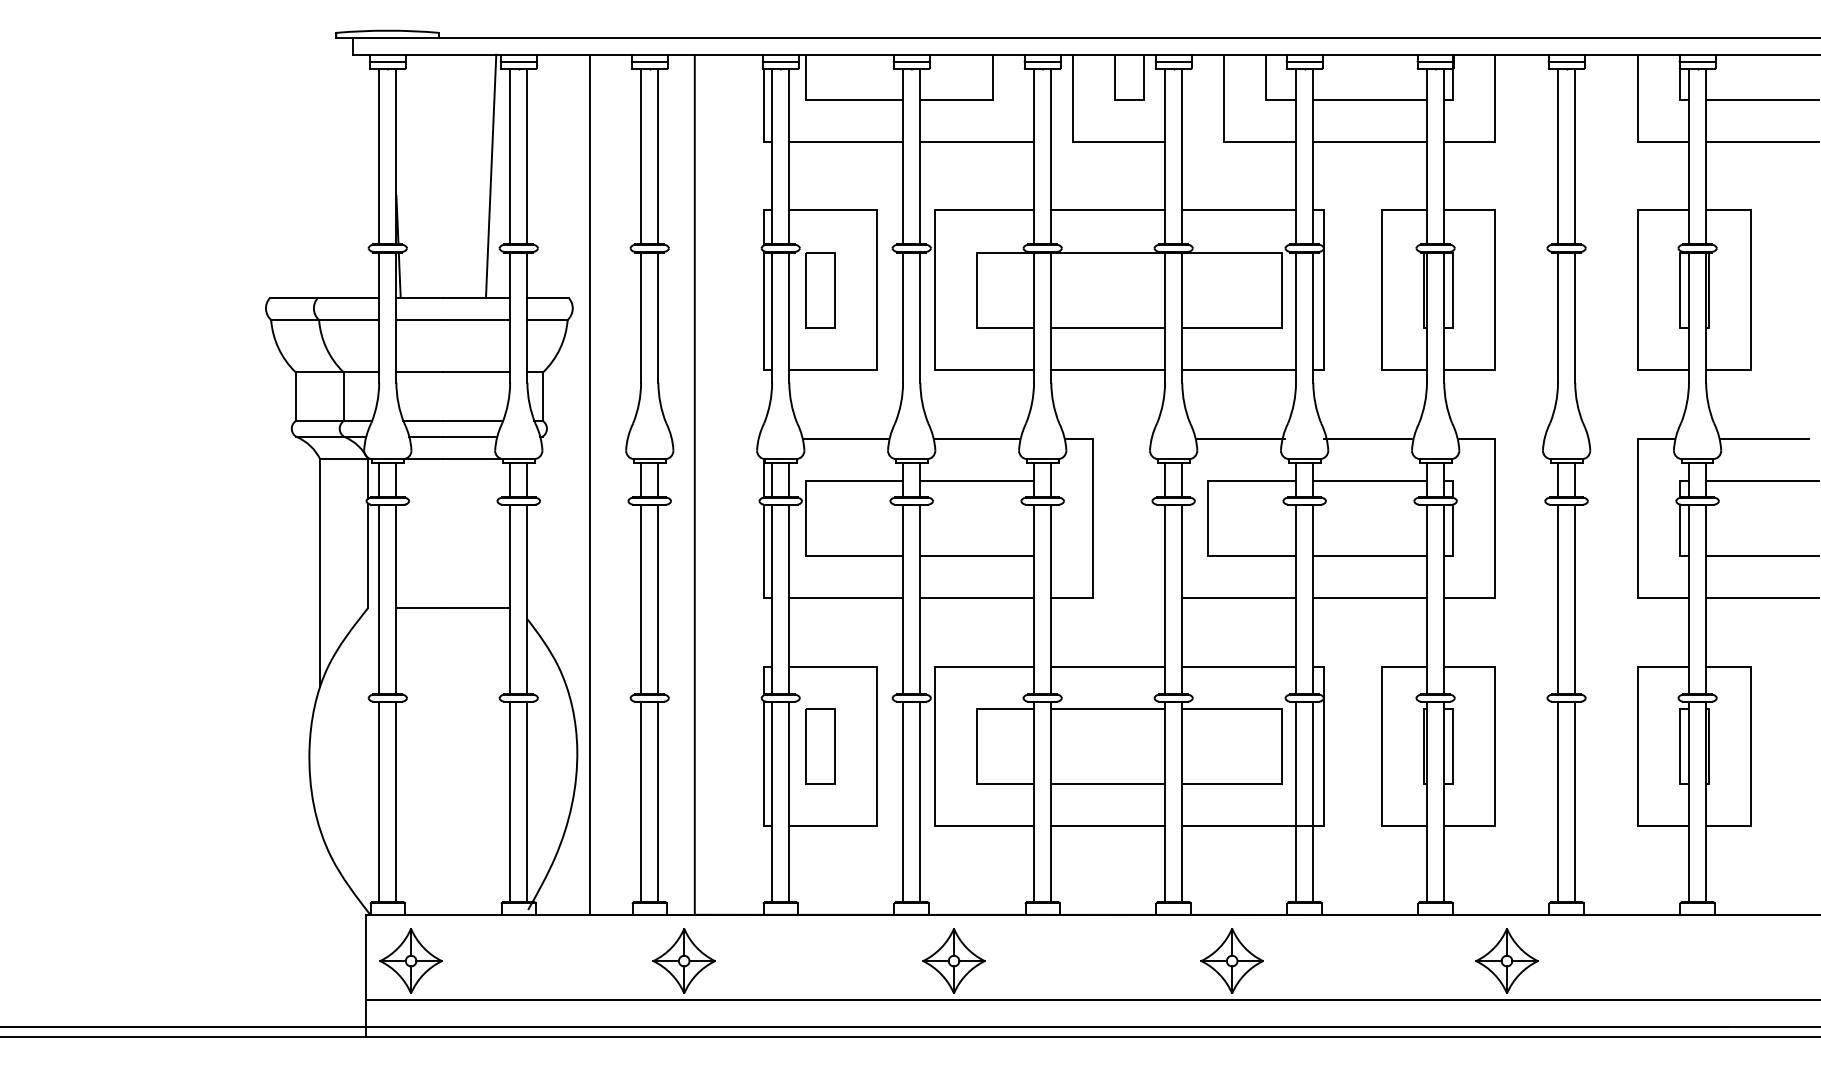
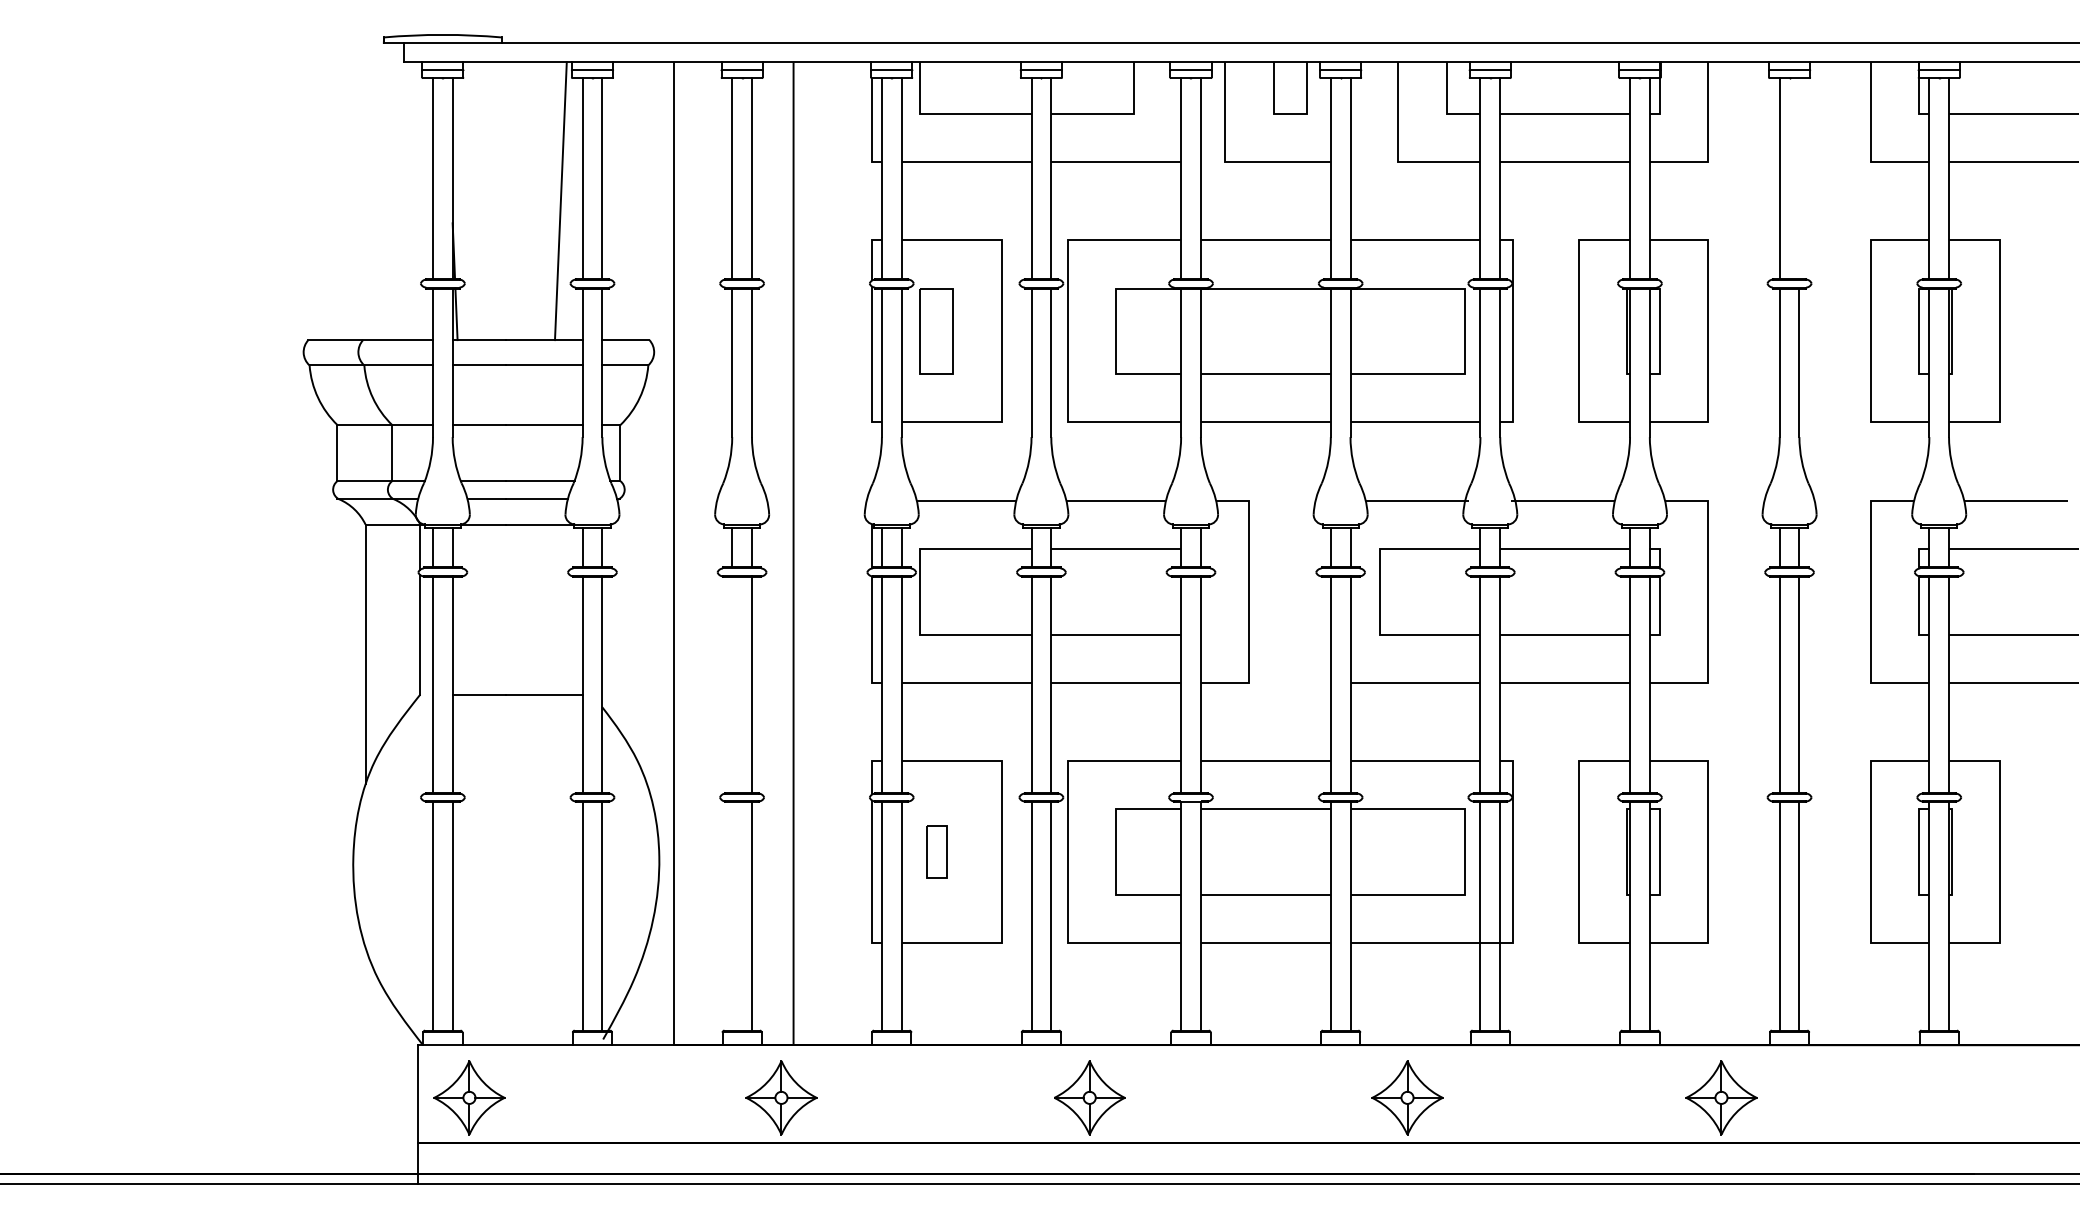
line: (1575, 156) -> (1799, 178), removed
line: (641, 599) -> (732, 684), removed
part: (819, 745) -> (936, 851), size x0.6
line: (641, 802) -> (732, 916), removed

